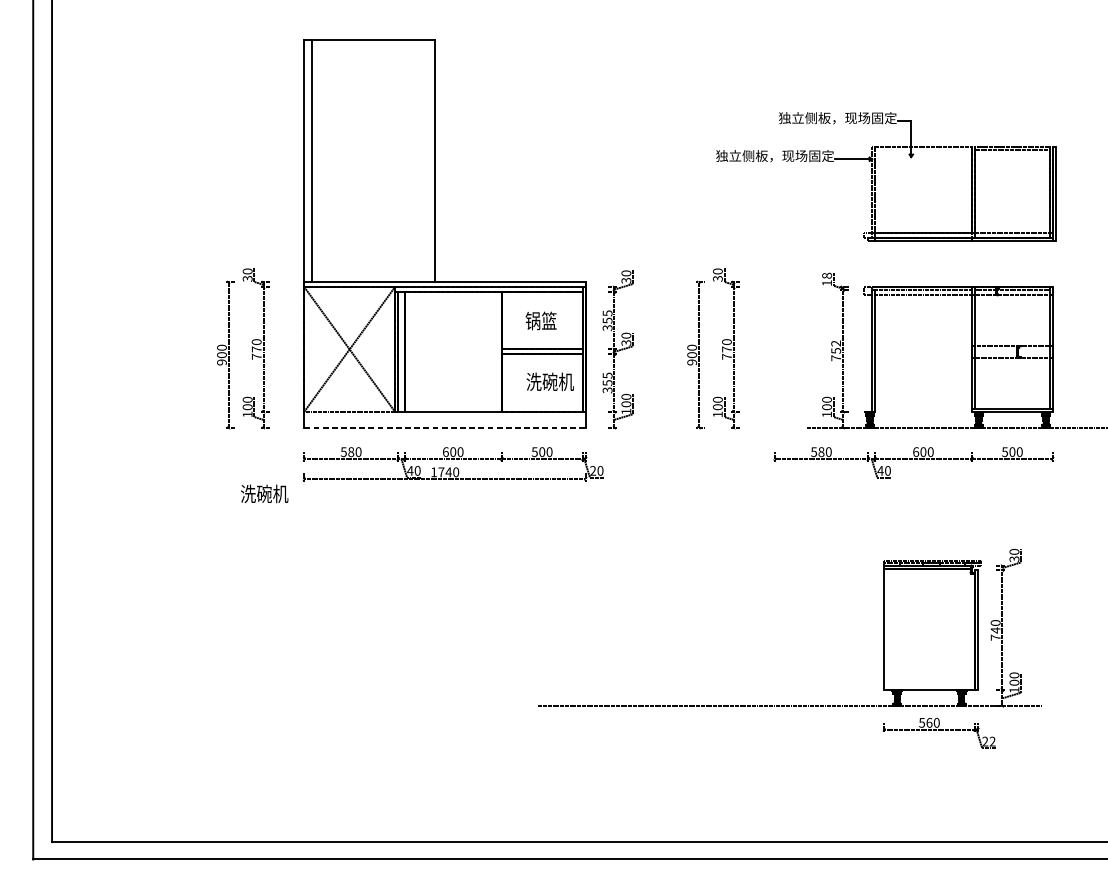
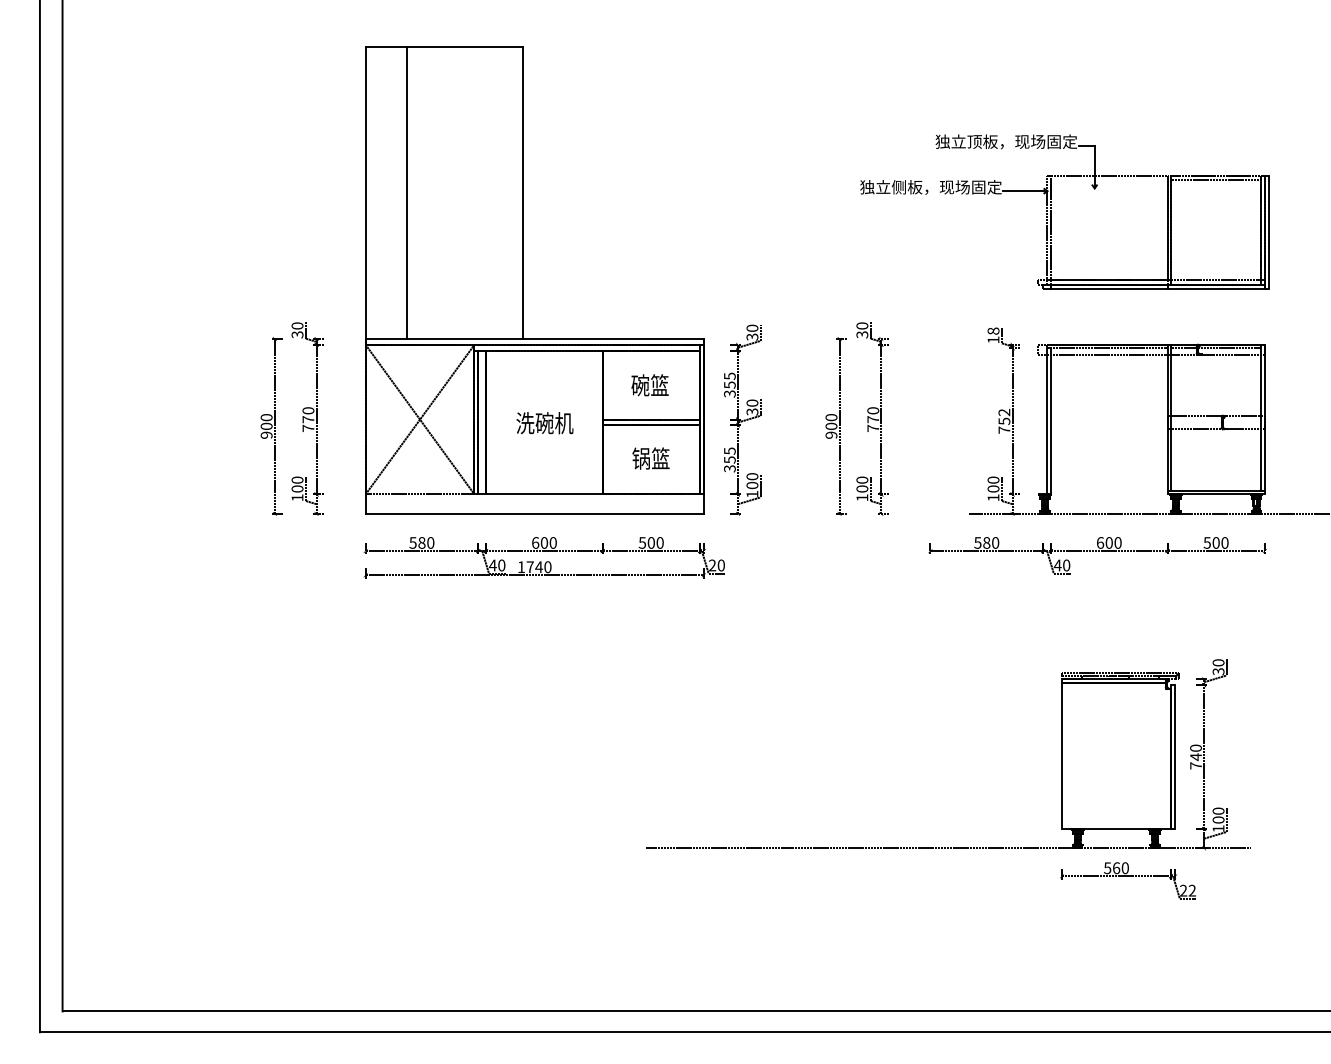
text: (811, 117) -> (974, 141), 独立侧板，现场固定 -> 独立顶板，现场固定
line: (311, 160) -> (407, 192), moved
text: (533, 321) -> (640, 385), 锅篮 -> 碗篮
text: (549, 381) -> (660, 458), 洗碗机 -> 锅篮
line: (445, 427) -> (535, 513), dashed -> solid
text: (264, 494) -> (544, 423), moved

